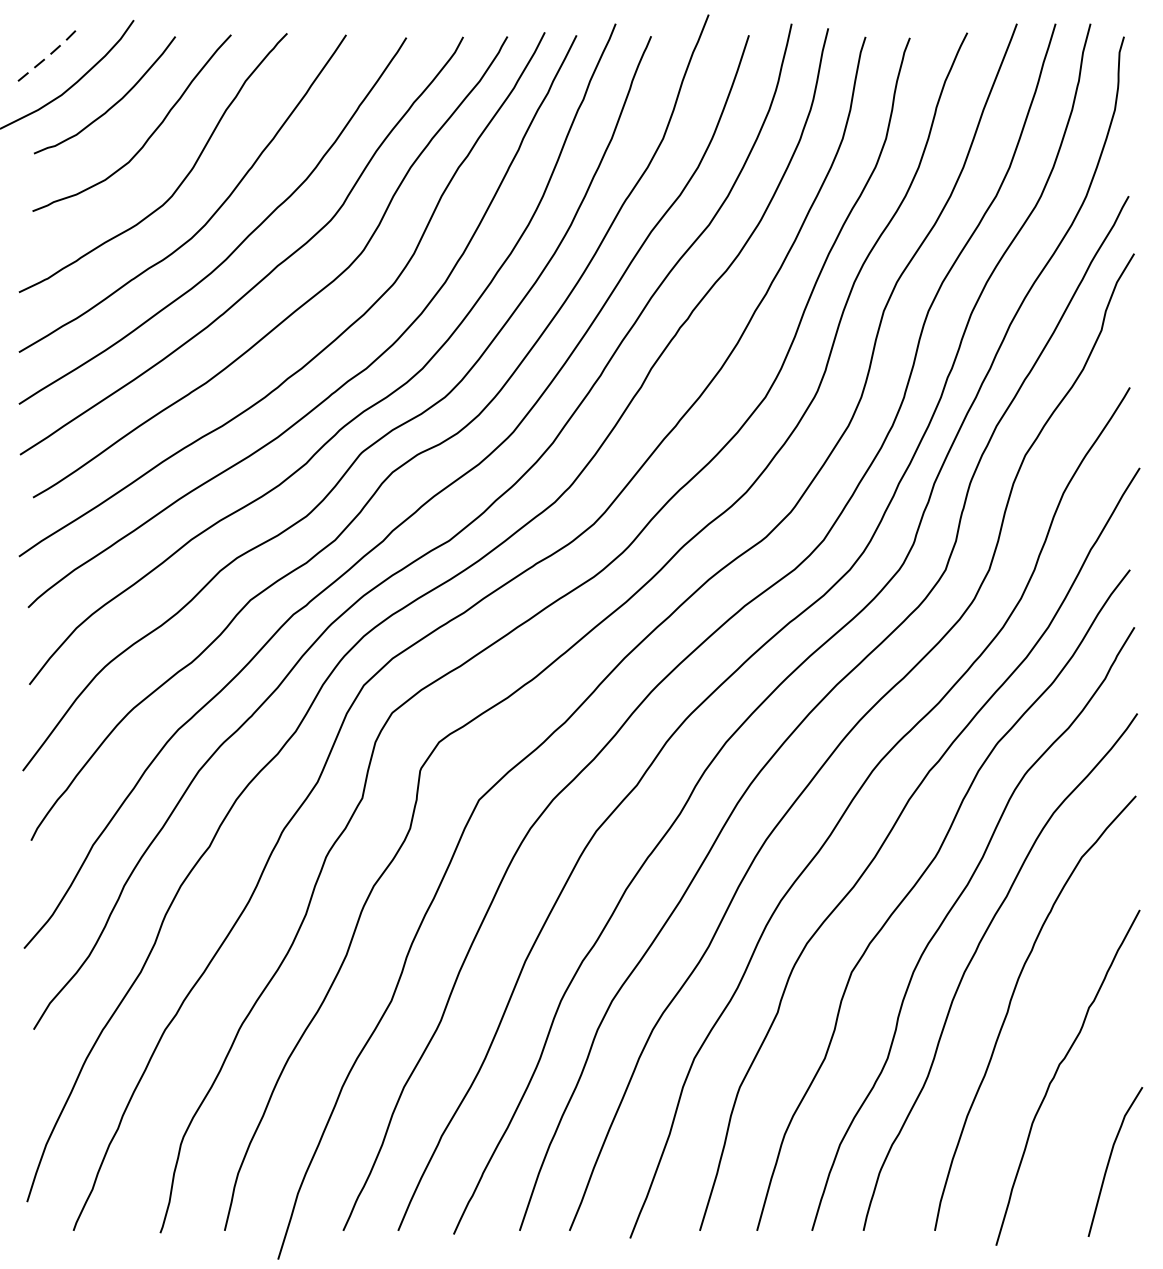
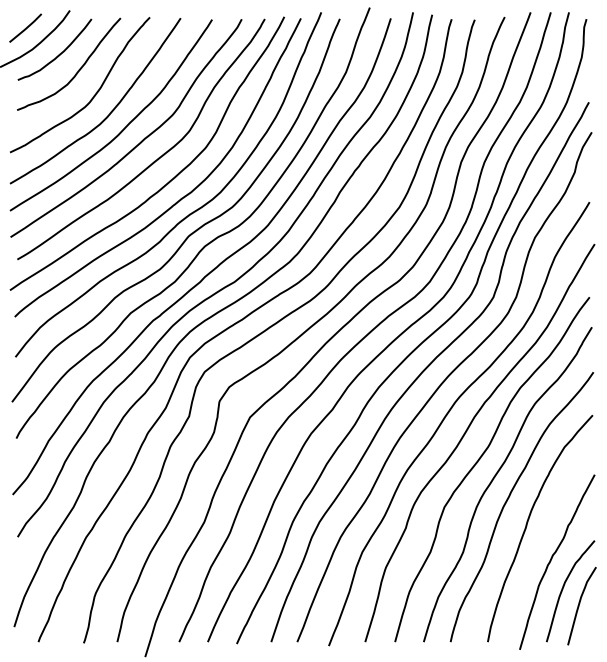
line: (50, 54) -> (26, 28), dashed -> solid
curve: (1079, 1129) -> (563, 589), added

